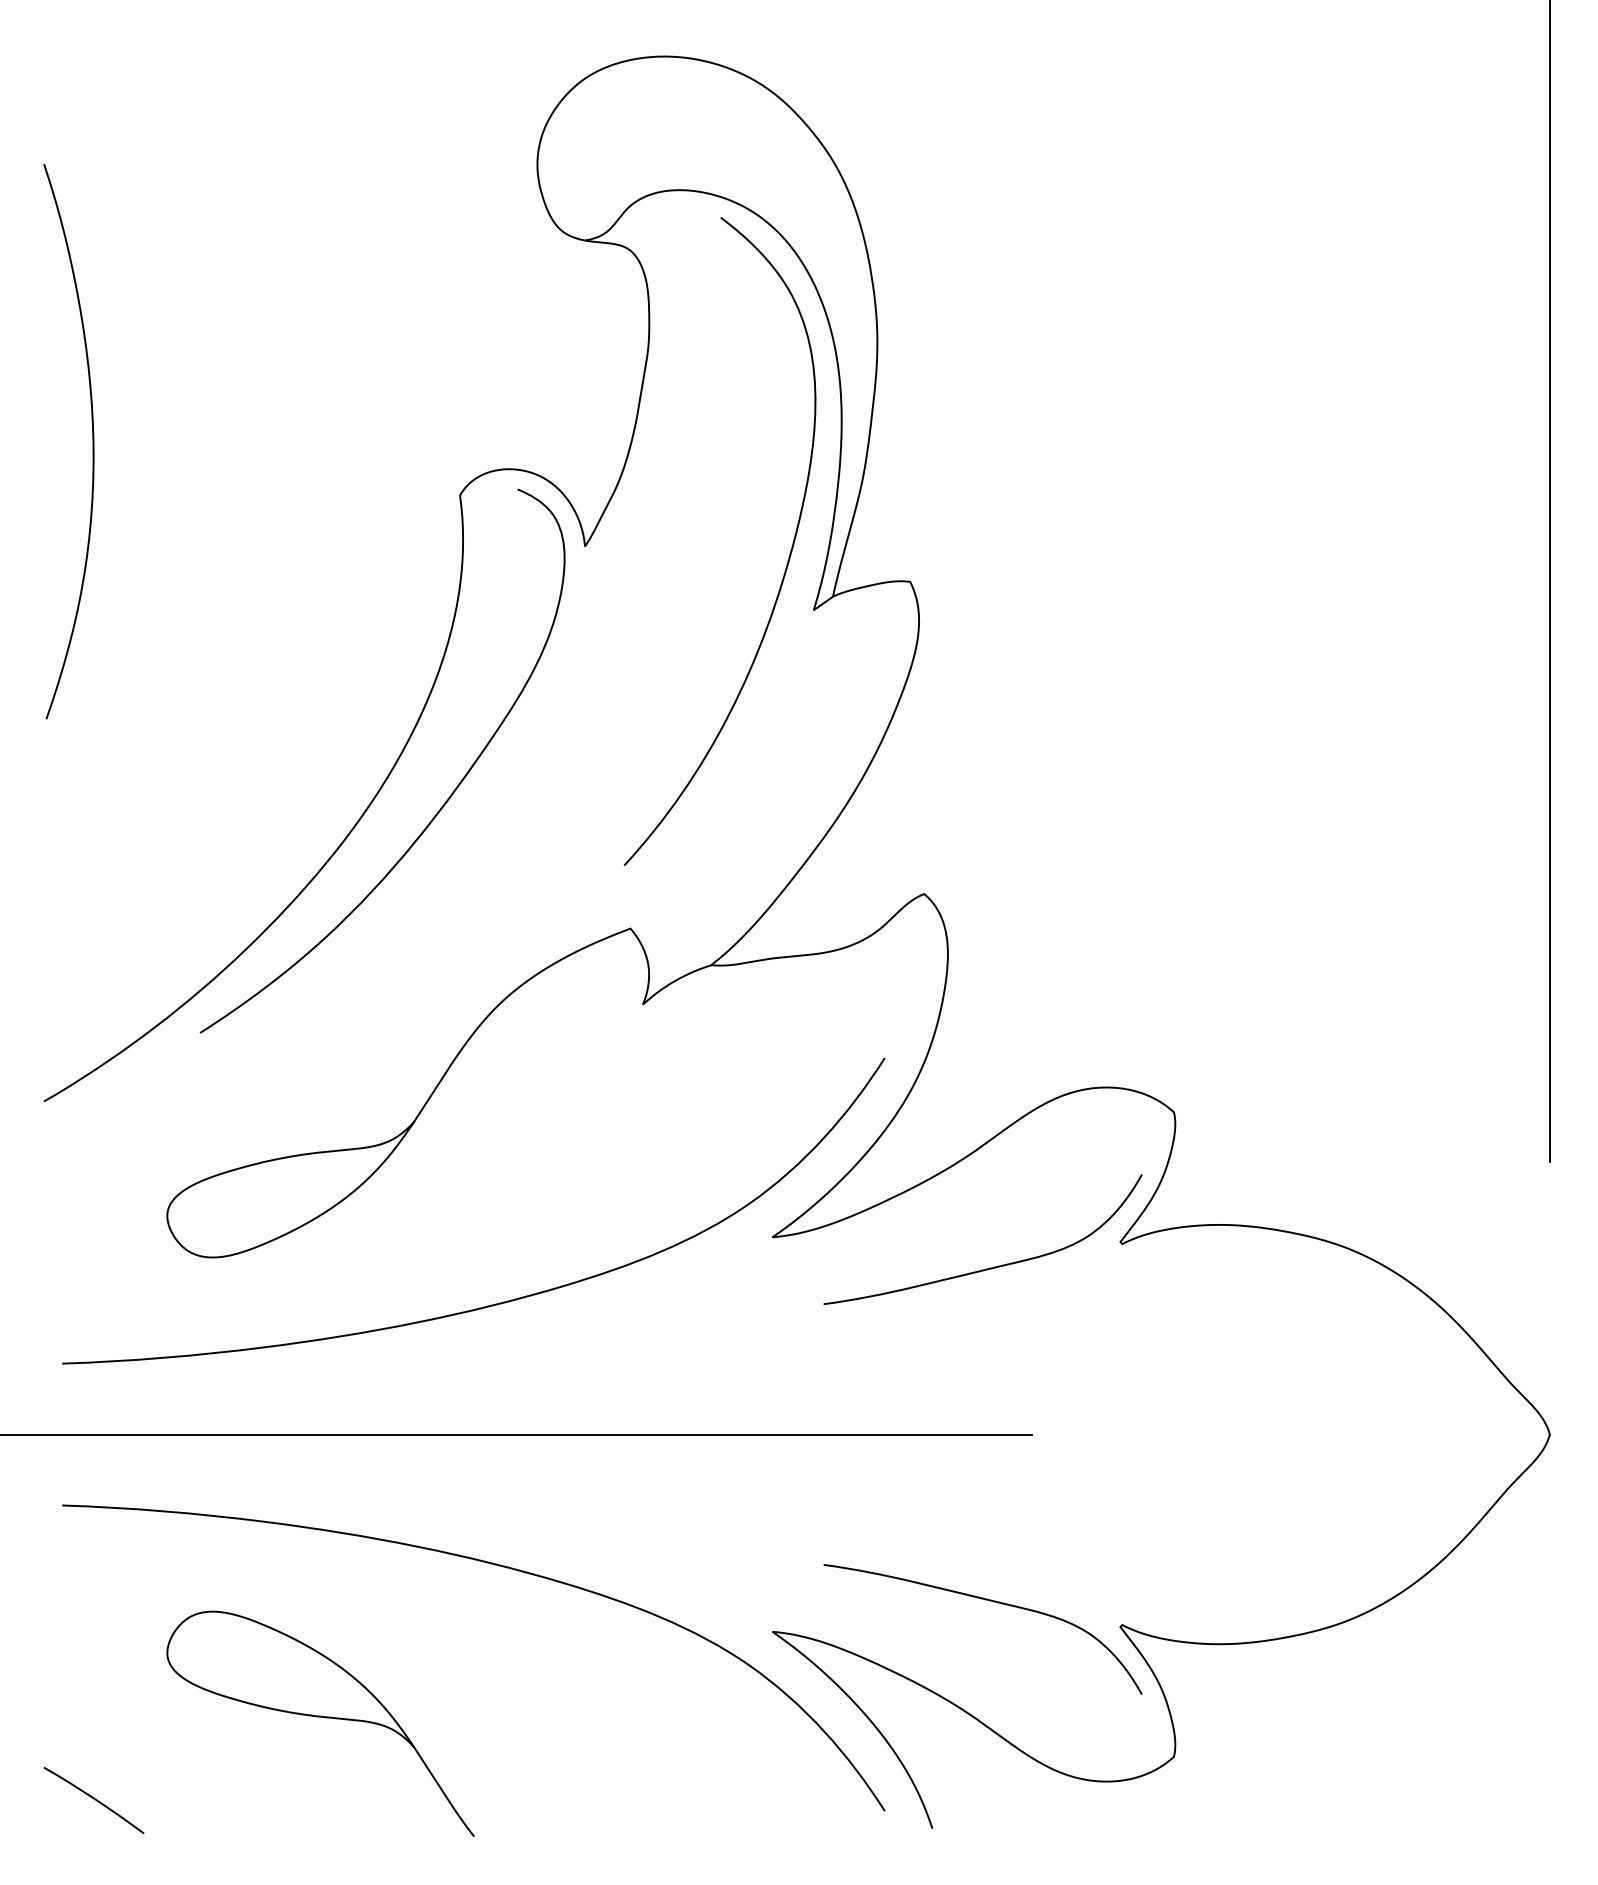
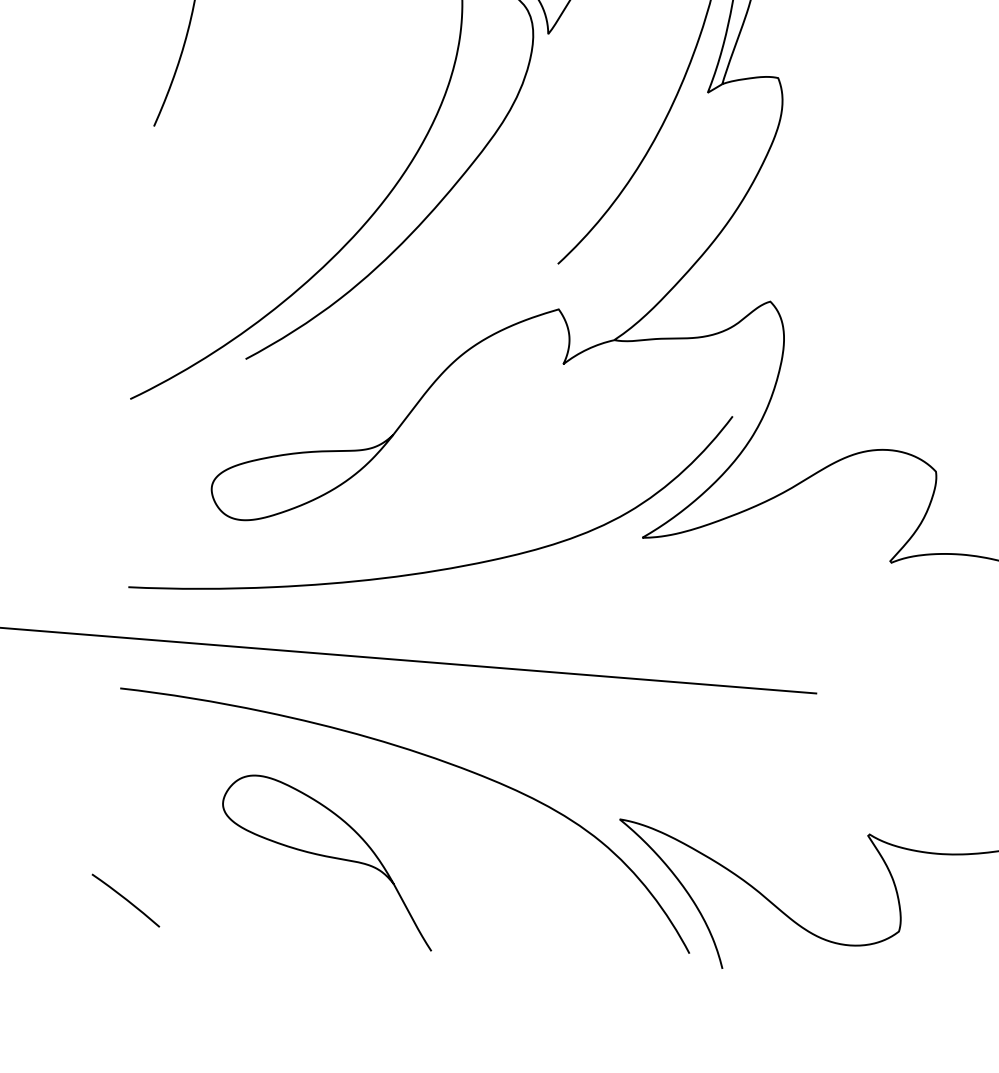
curve: (990, 1267) -> (796, 571), removed
curve: (989, 1601) -> (776, 810), removed
curve: (320, 1717) -> (328, 857), moved

